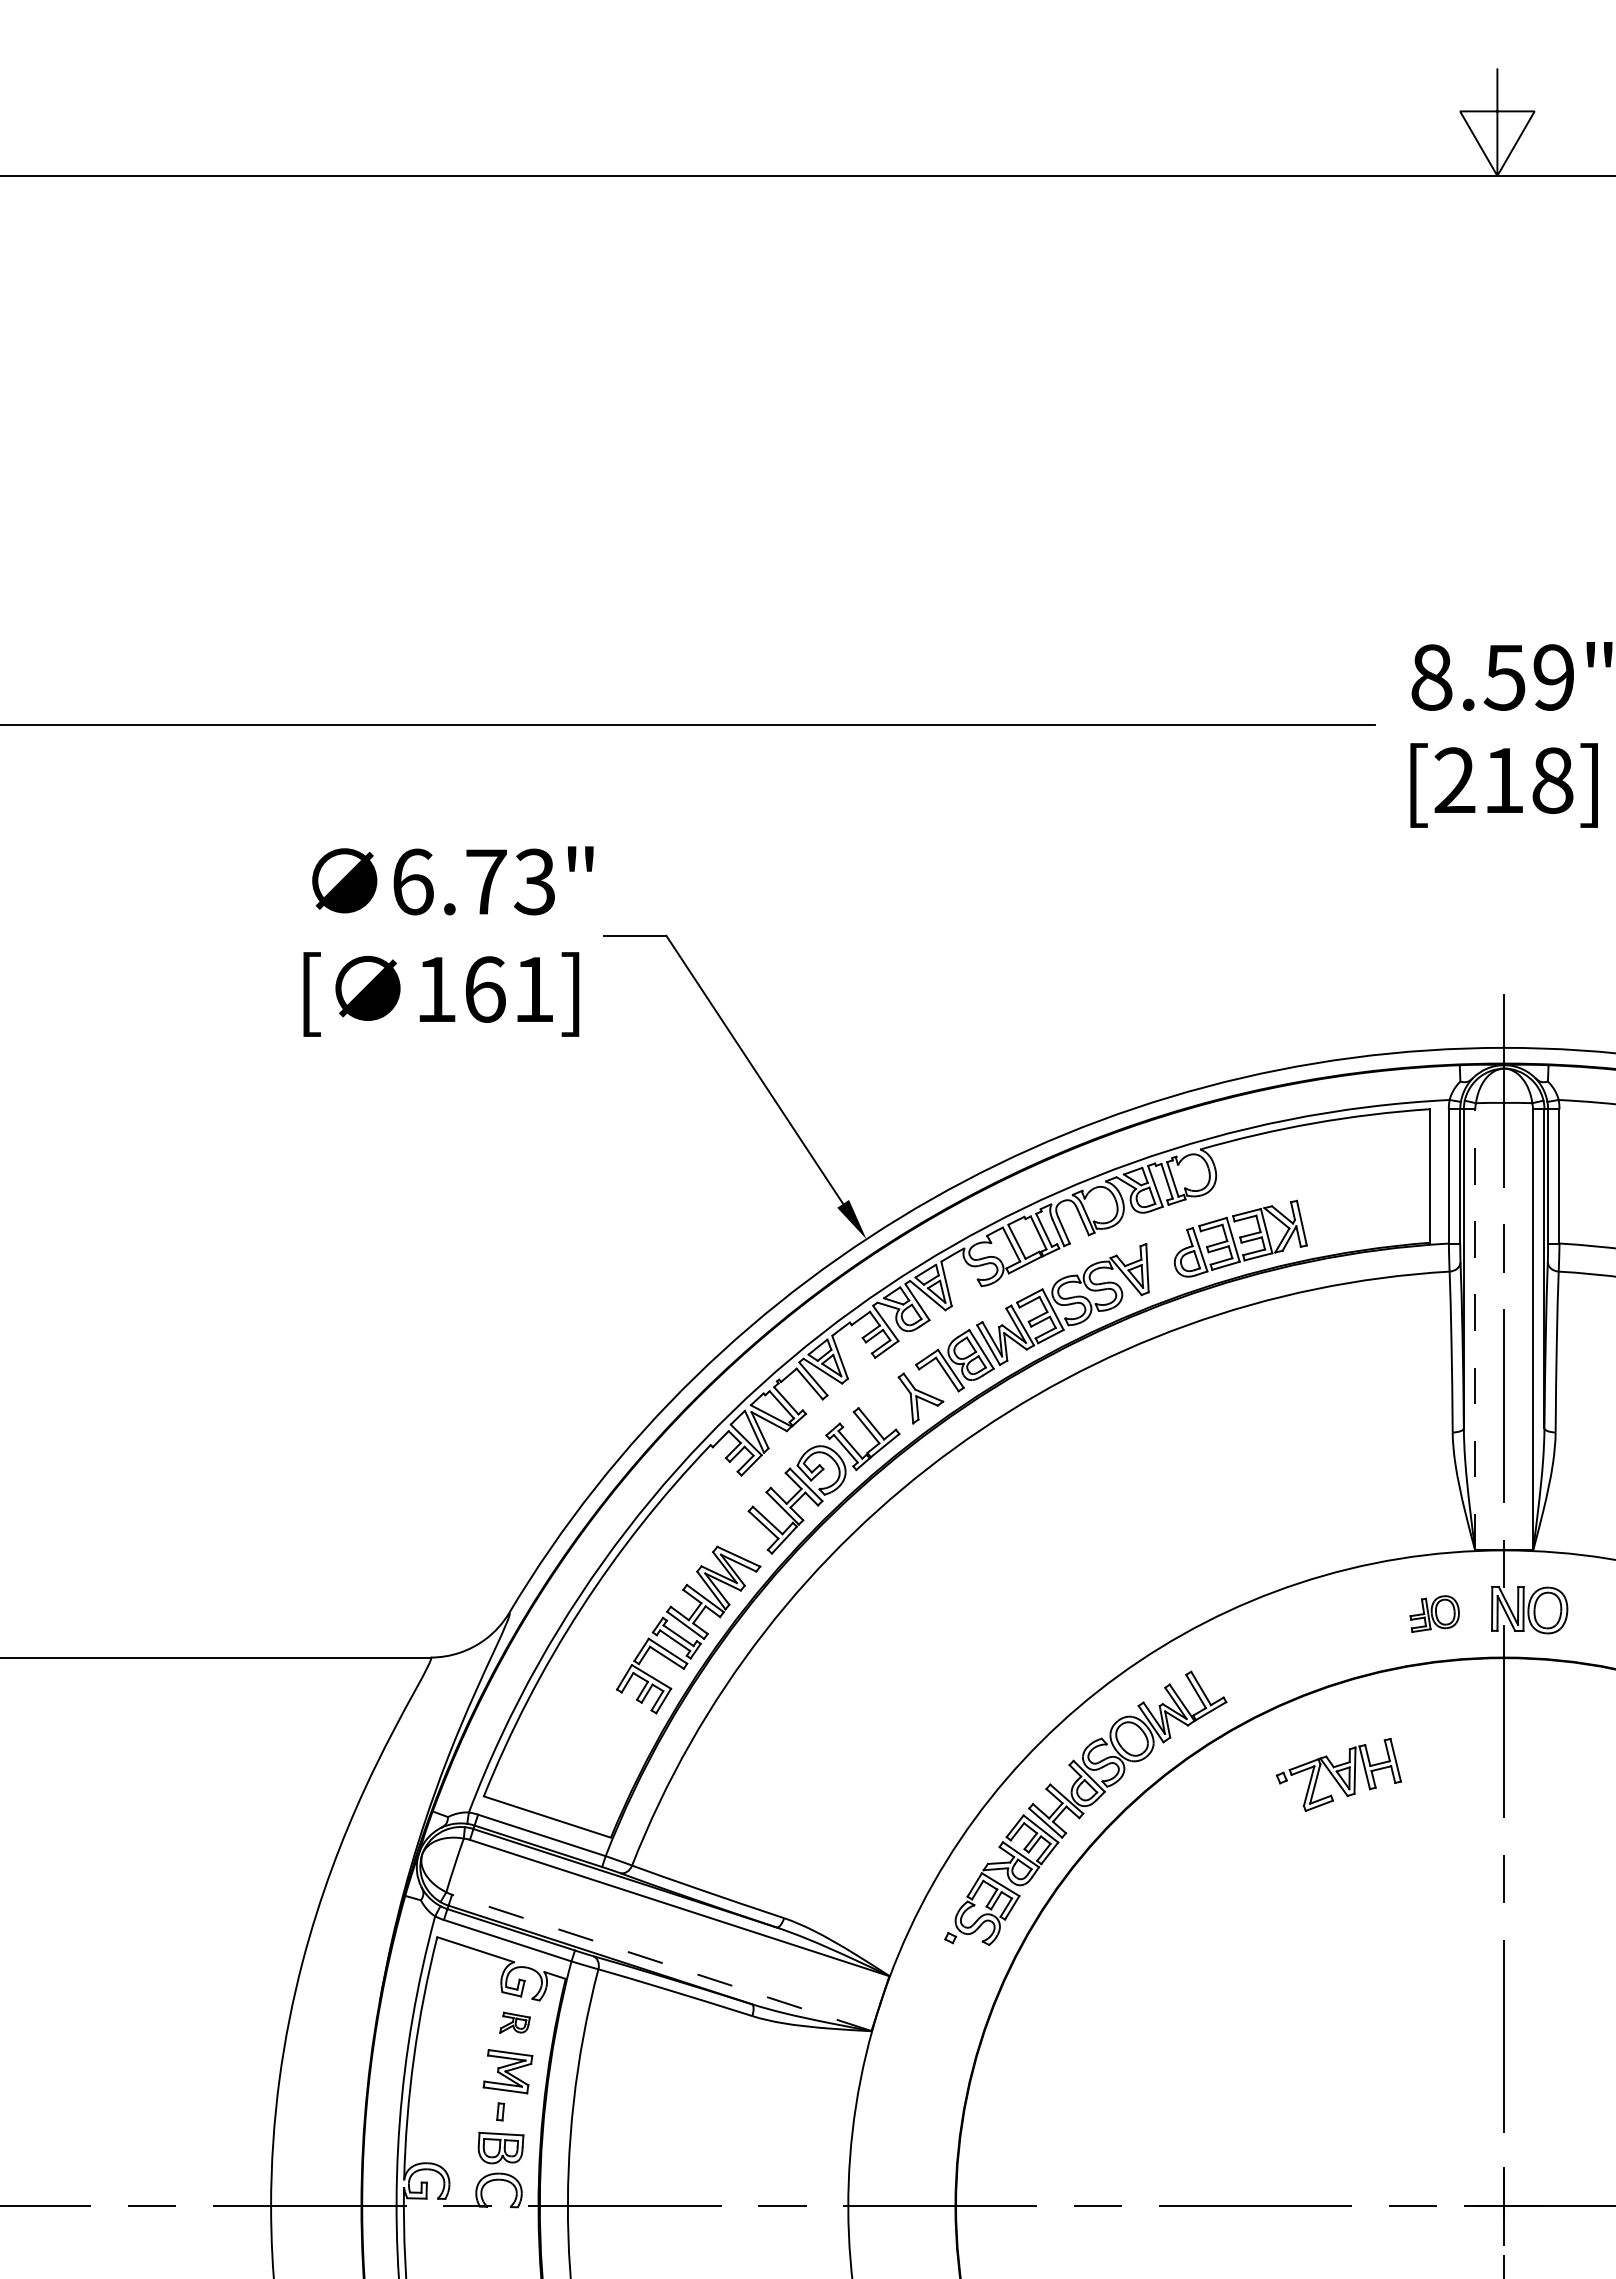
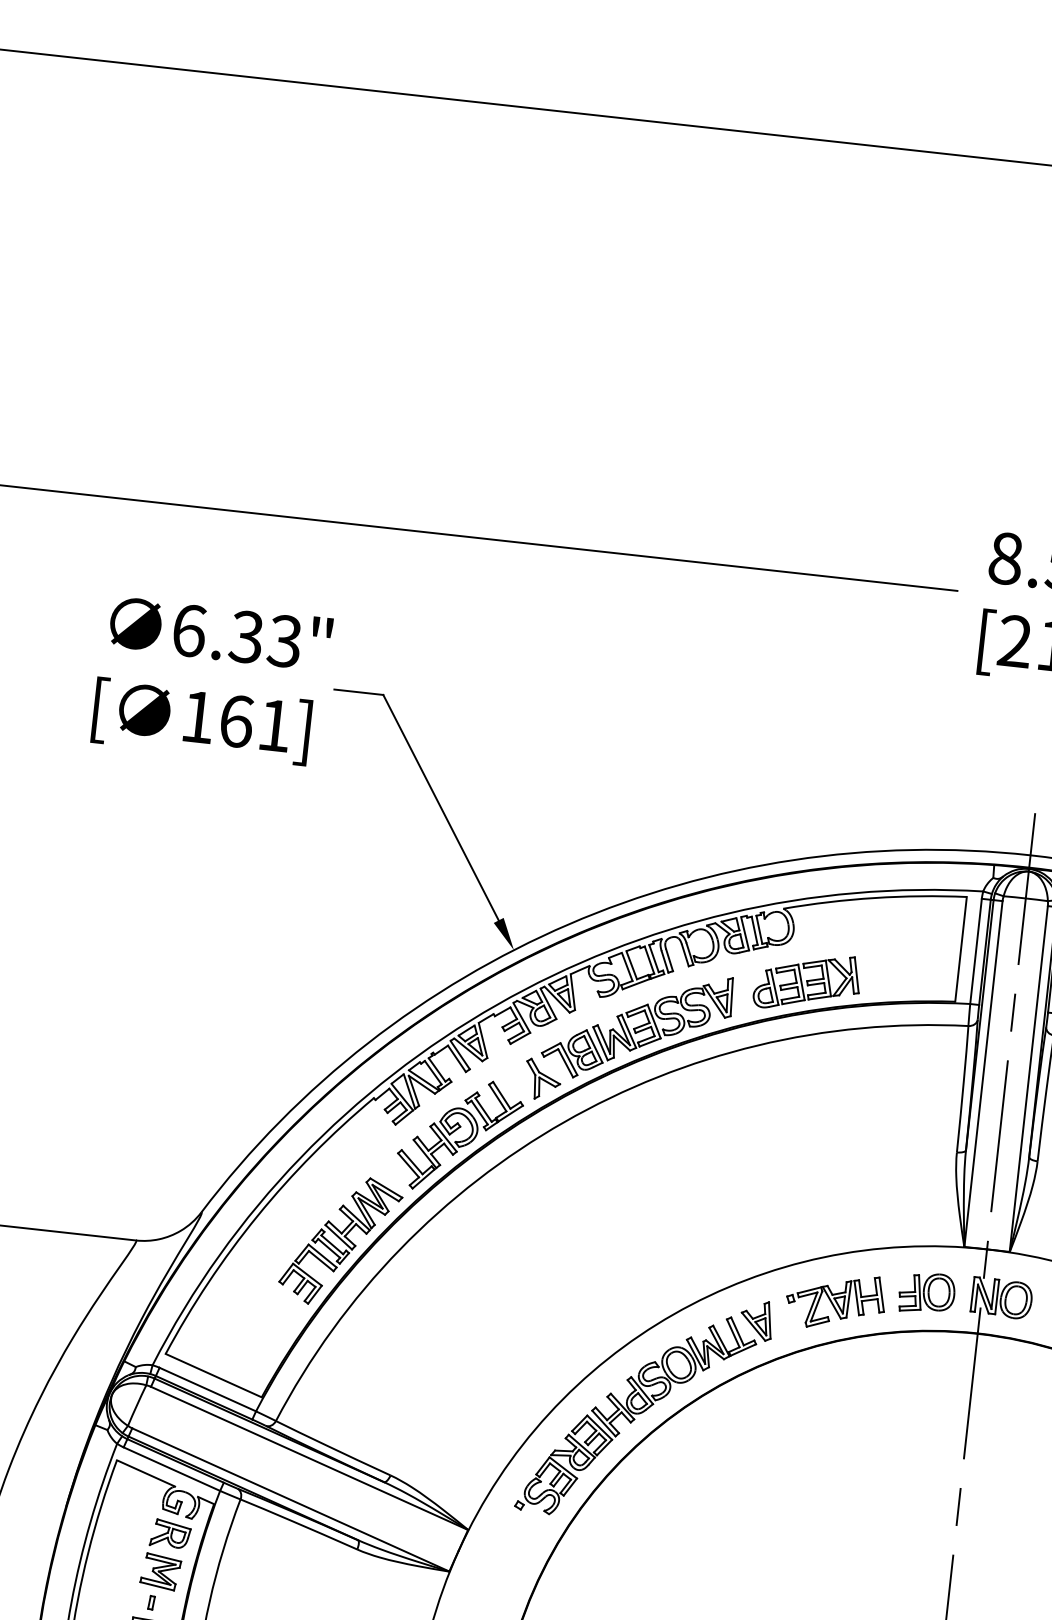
text: (485, 881) -> (246, 636), 6.73" -> 6.33"
line: (1475, 1329) -> (983, 1073), dashed -> solid
part: (1434, 1613) -> (926, 1292), size x1.43
part: (1223, 1671) -> (756, 1320), added
part: (1338, 1774) -> (835, 1300), moved
line: (661, 1962) -> (290, 1499), dashed -> solid
part: (514, 2022) -> (170, 1533), size x1.67

